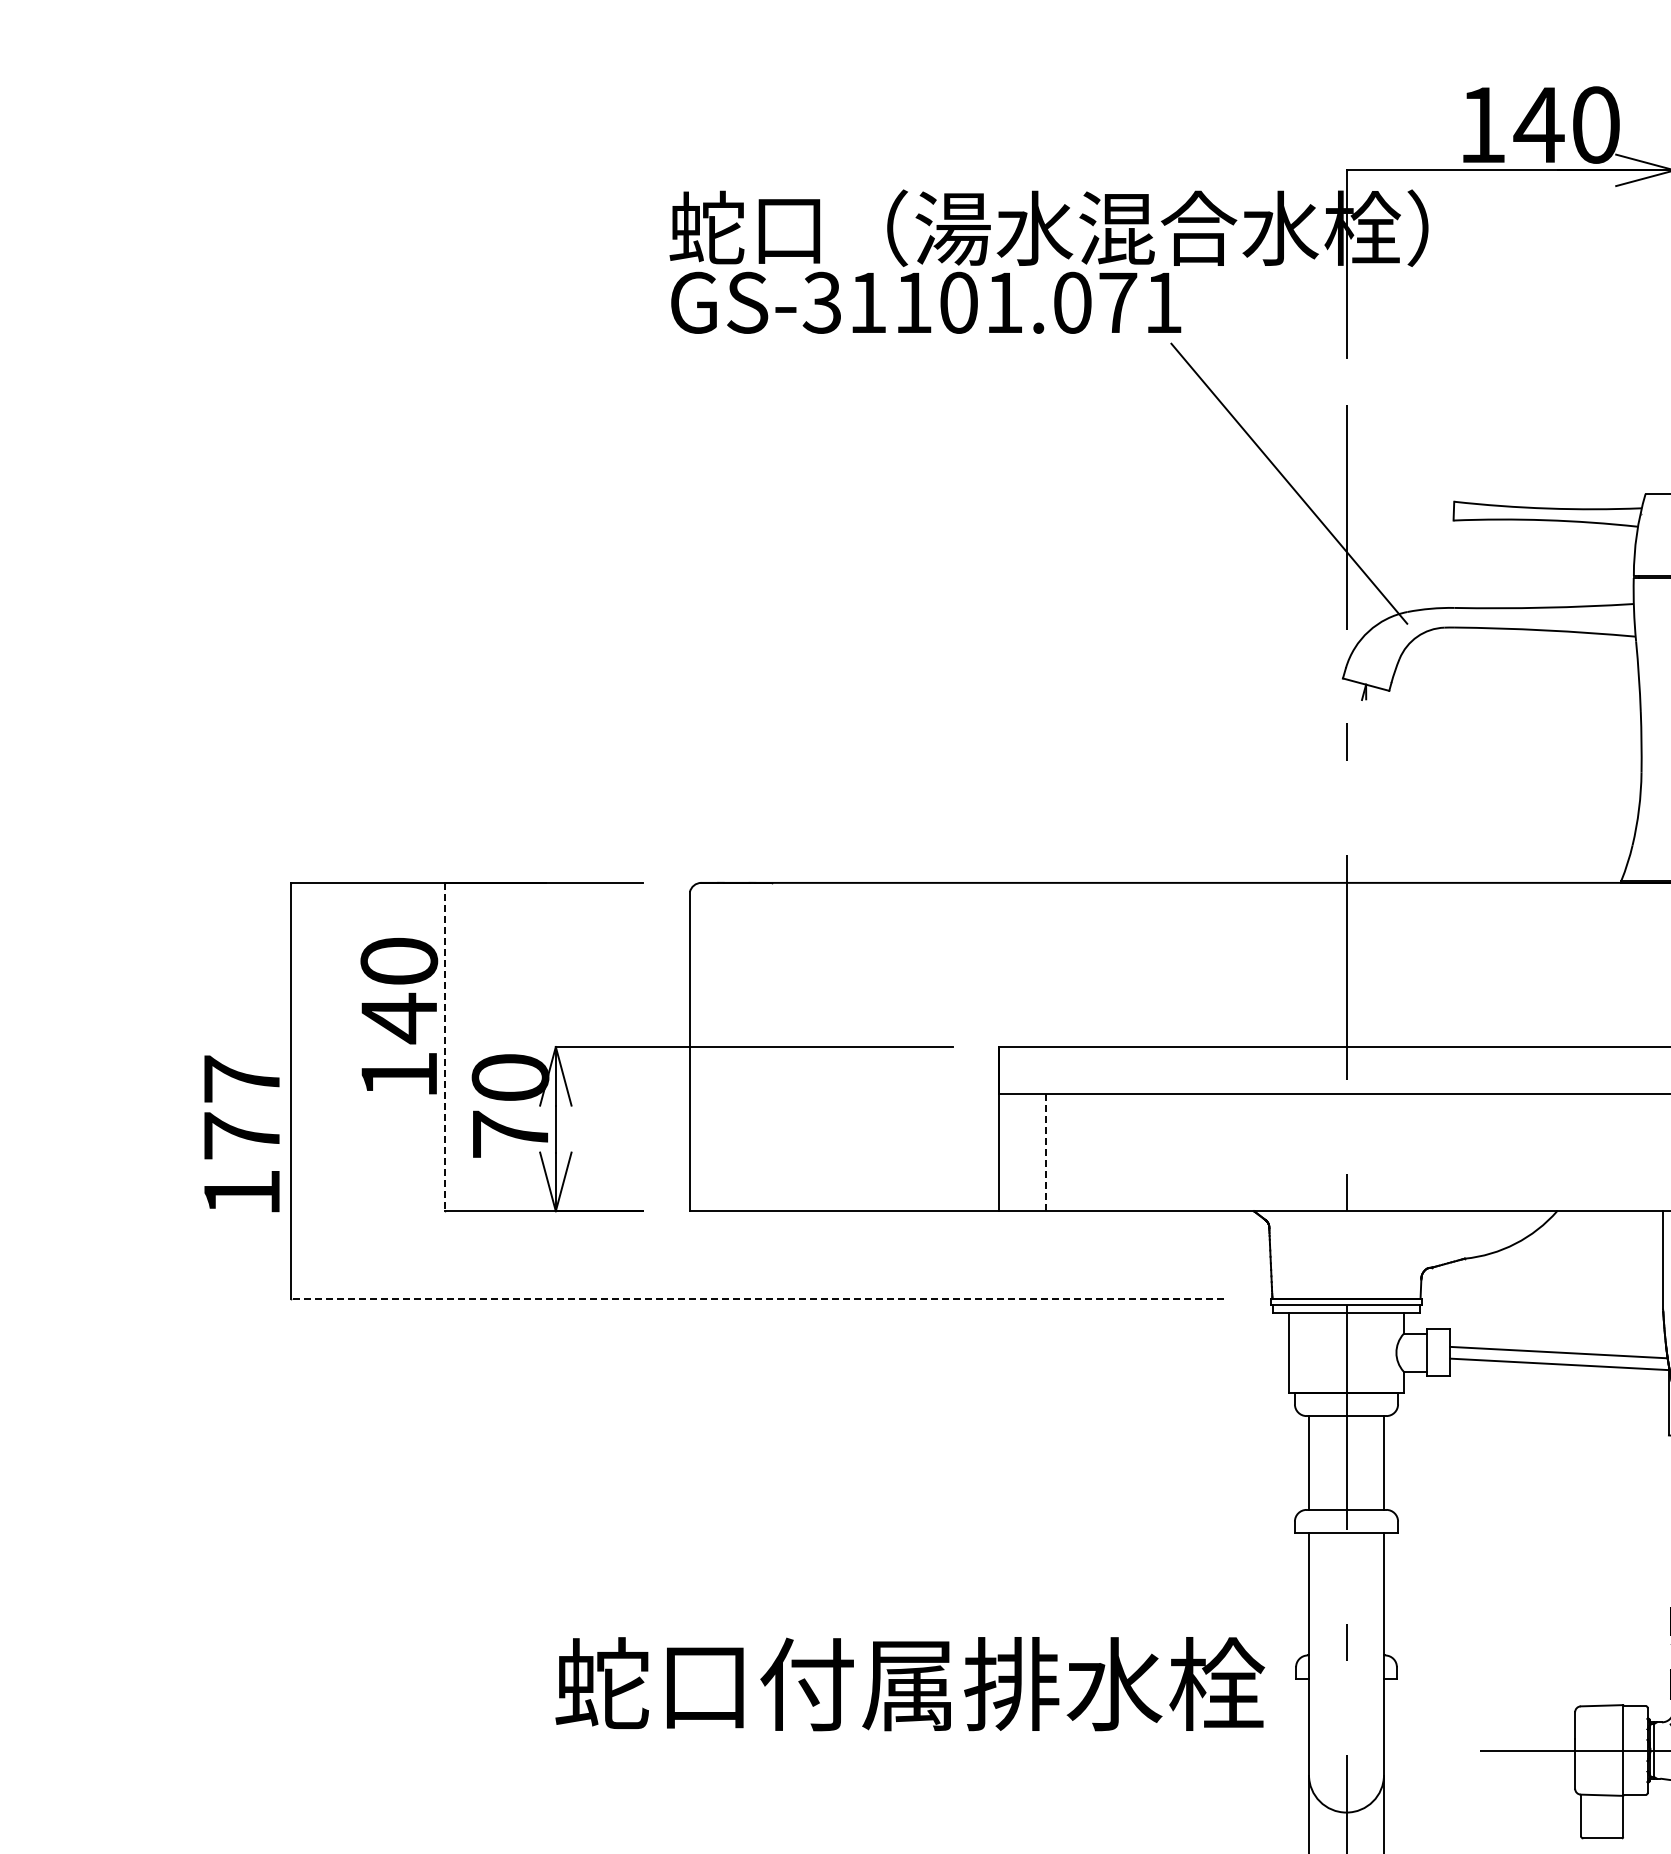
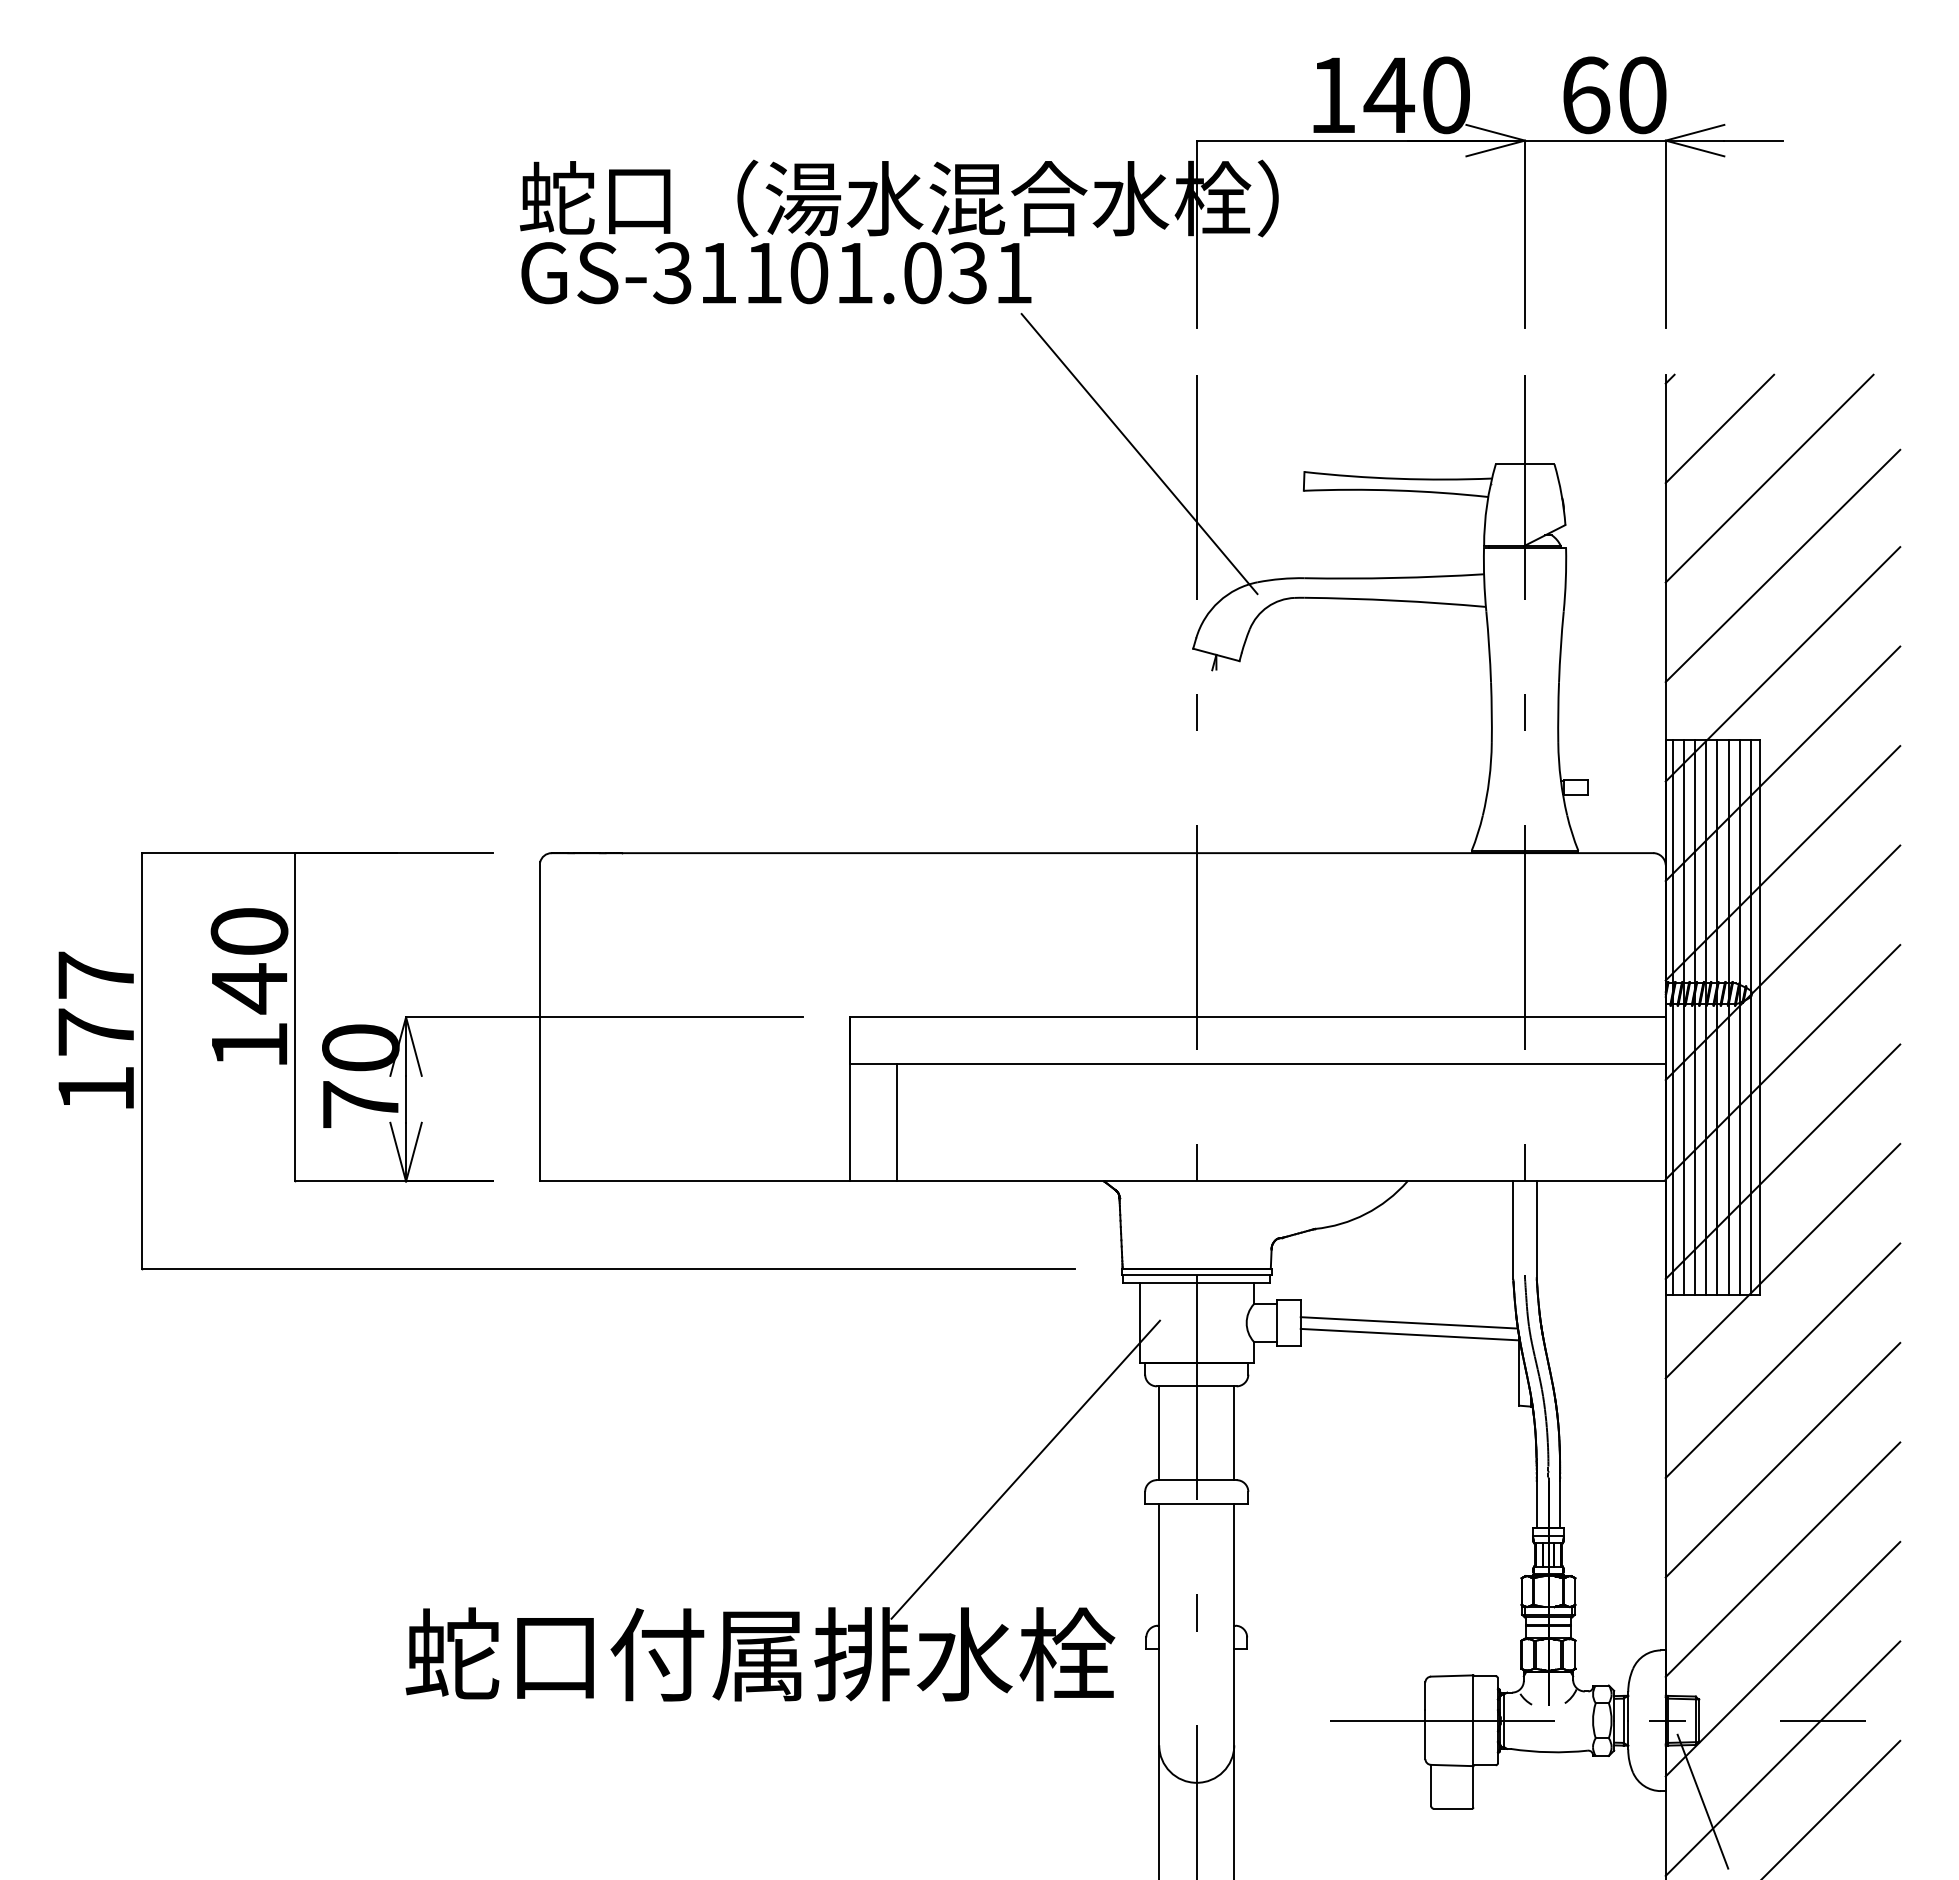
text: (1117, 303) -> (967, 273), GS-31101.071 -> GS-31101.031
line: (444, 1047) -> (294, 1017), dashed -> solid
text: (241, 1133) -> (95, 1029), moved
line: (1046, 1152) -> (896, 1122), dashed -> solid
line: (758, 1299) -> (608, 1269), dashed -> solid
line: (1175, 1499) -> (1025, 1469), added

